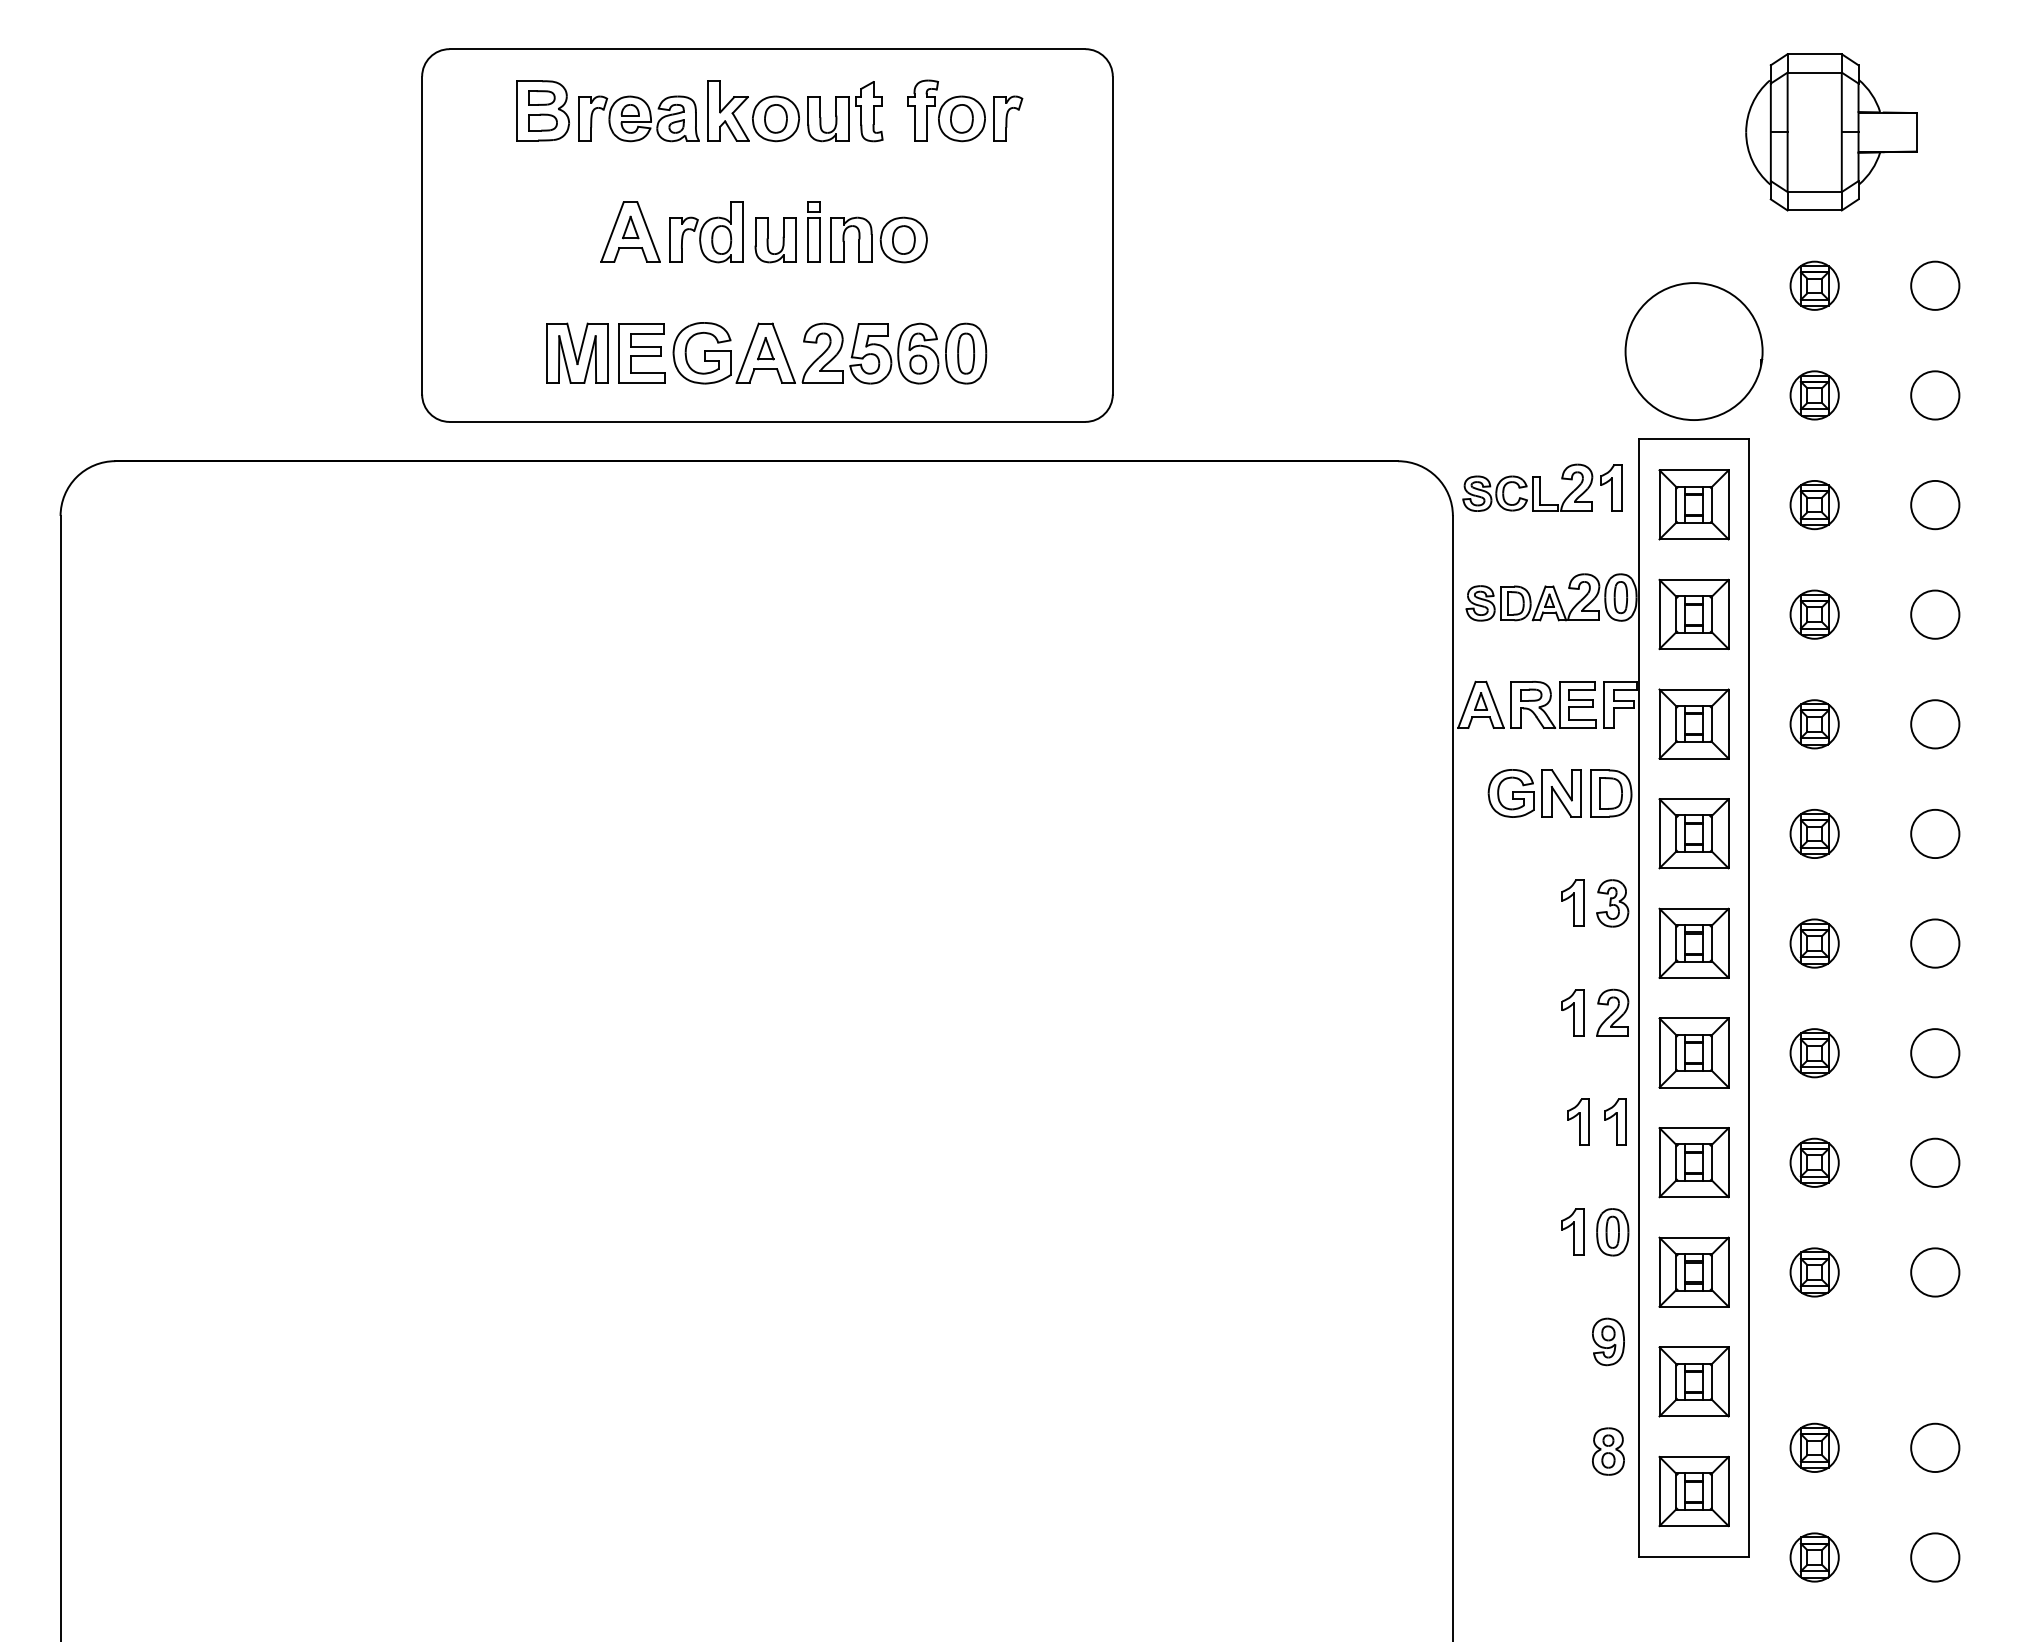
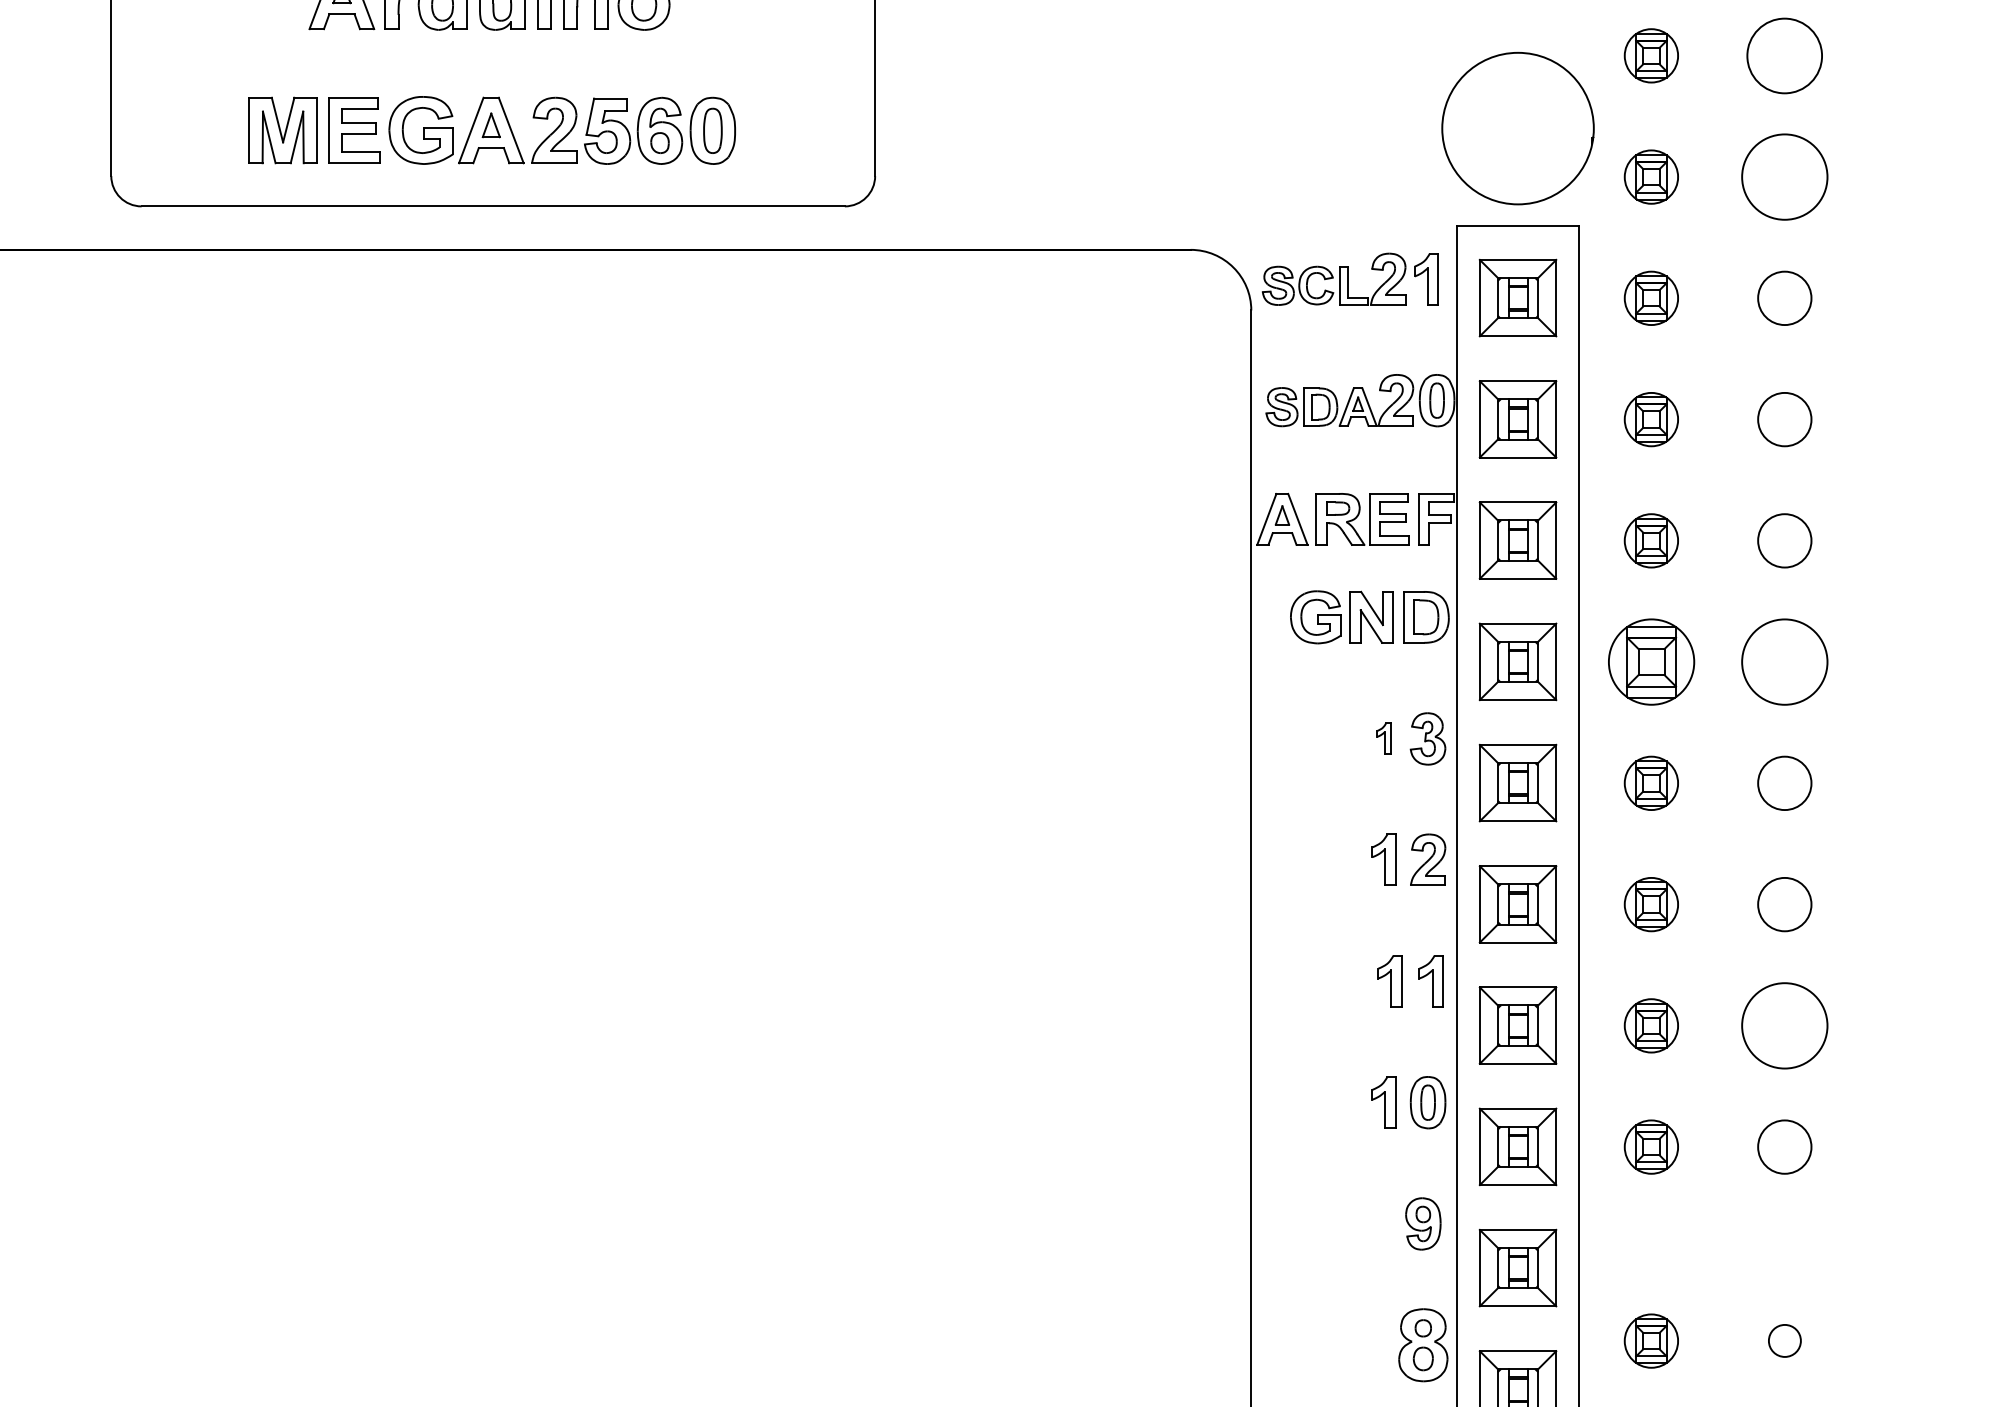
circle: (1935, 285) -> (1785, 55), size x1.4
circle: (1935, 395) -> (1785, 177), size x1.6
part: (1814, 833) -> (1651, 661), size x1.6
circle: (1935, 833) -> (1785, 661), size x1.6
part: (1572, 902) -> (1383, 737), size x0.6
circle: (1935, 1162) -> (1785, 1025), size x1.6
circle: (1935, 1447) -> (1785, 1340), size x0.6
part: (1608, 1451) -> (1423, 1345), size x1.4

